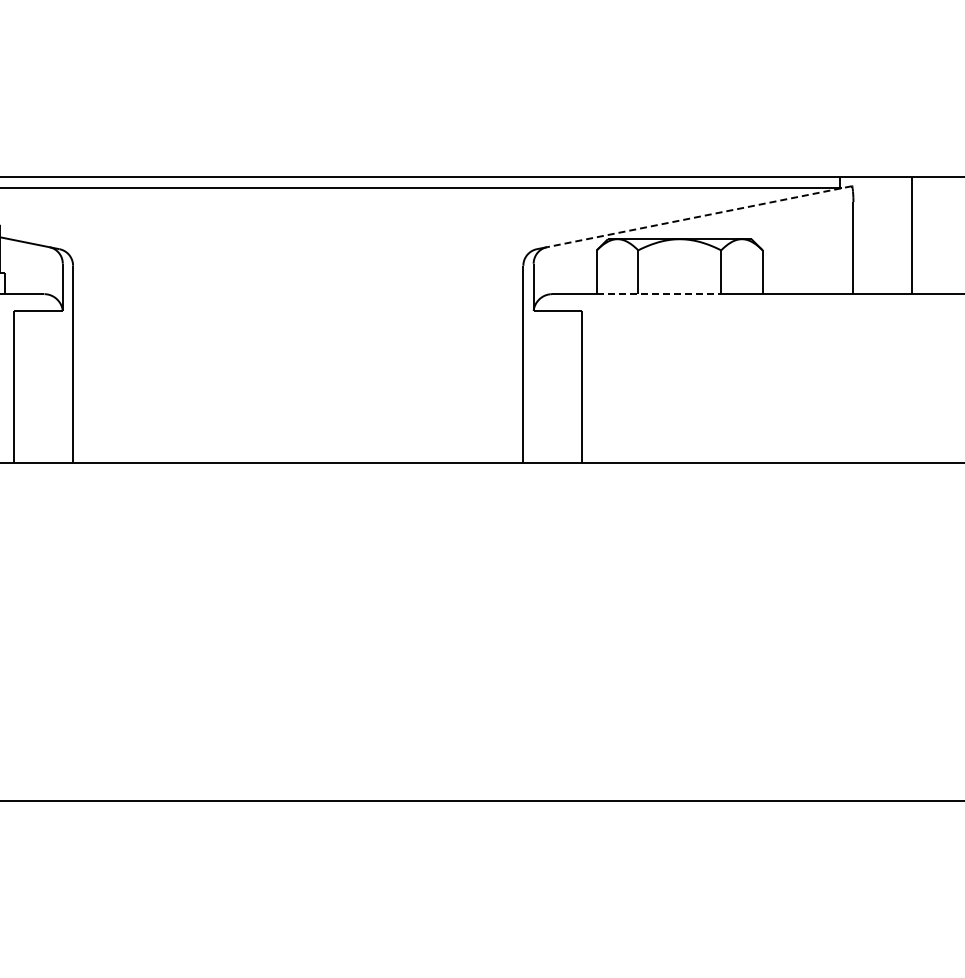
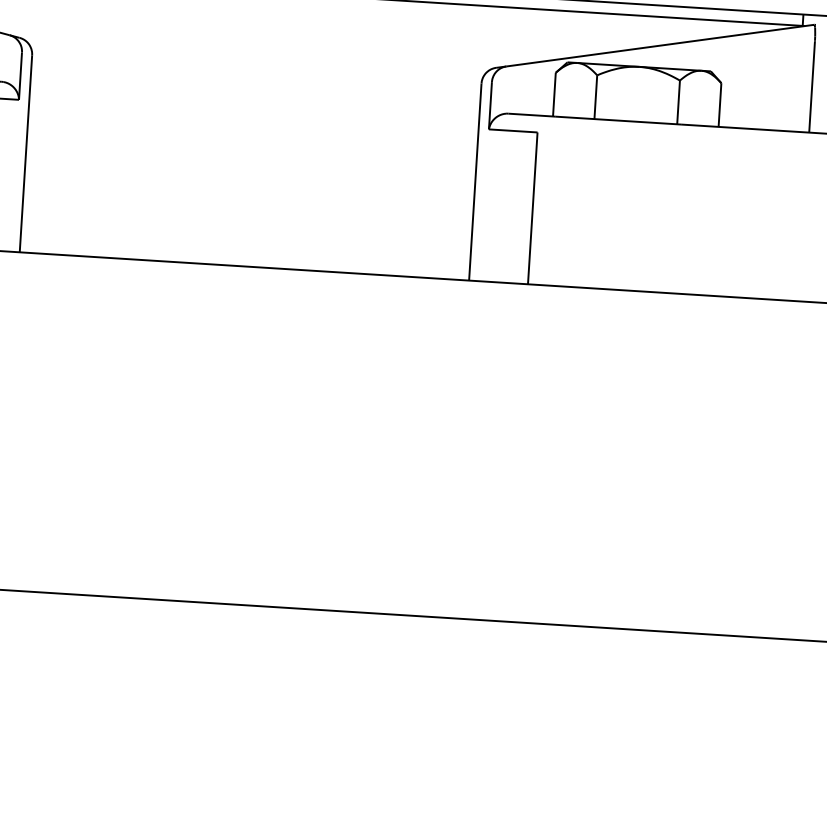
line: (699, 216) -> (660, 45), dashed -> solid
line: (661, 294) -> (617, 120), dashed -> solid

